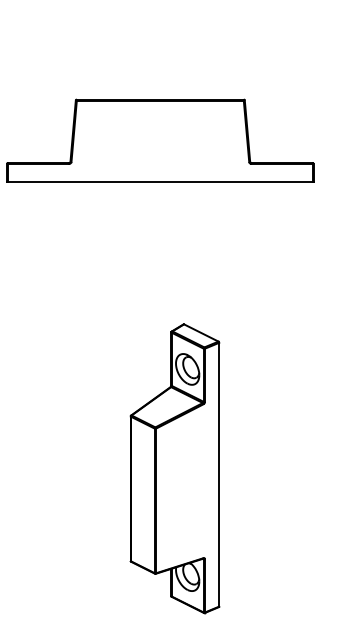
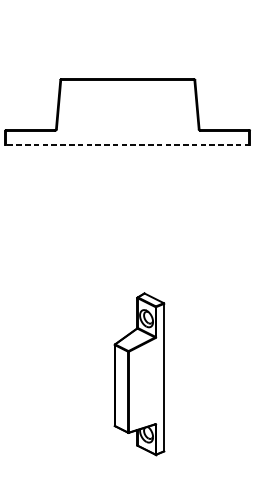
line: (159, 182) -> (127, 145), solid -> dashed
part: (174, 468) -> (139, 373), size x0.7

